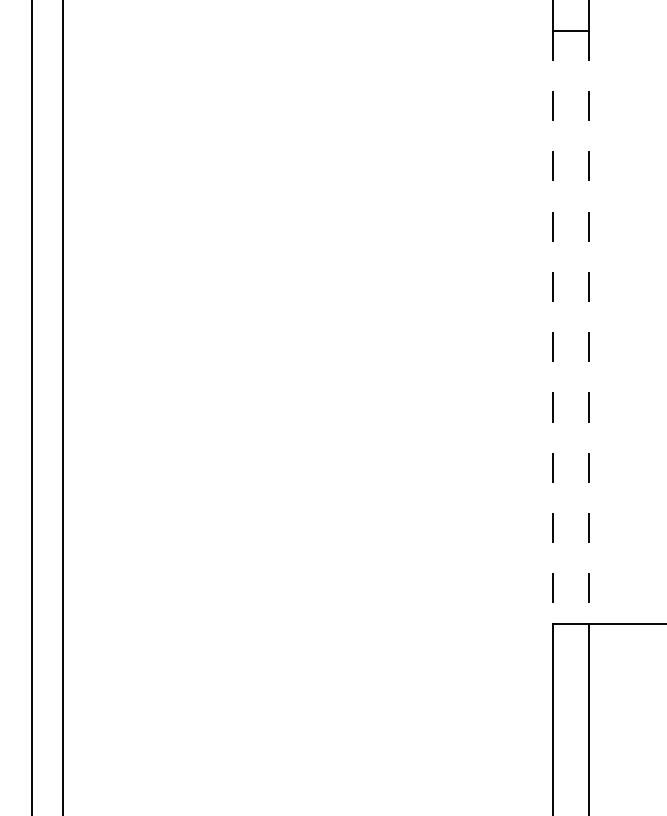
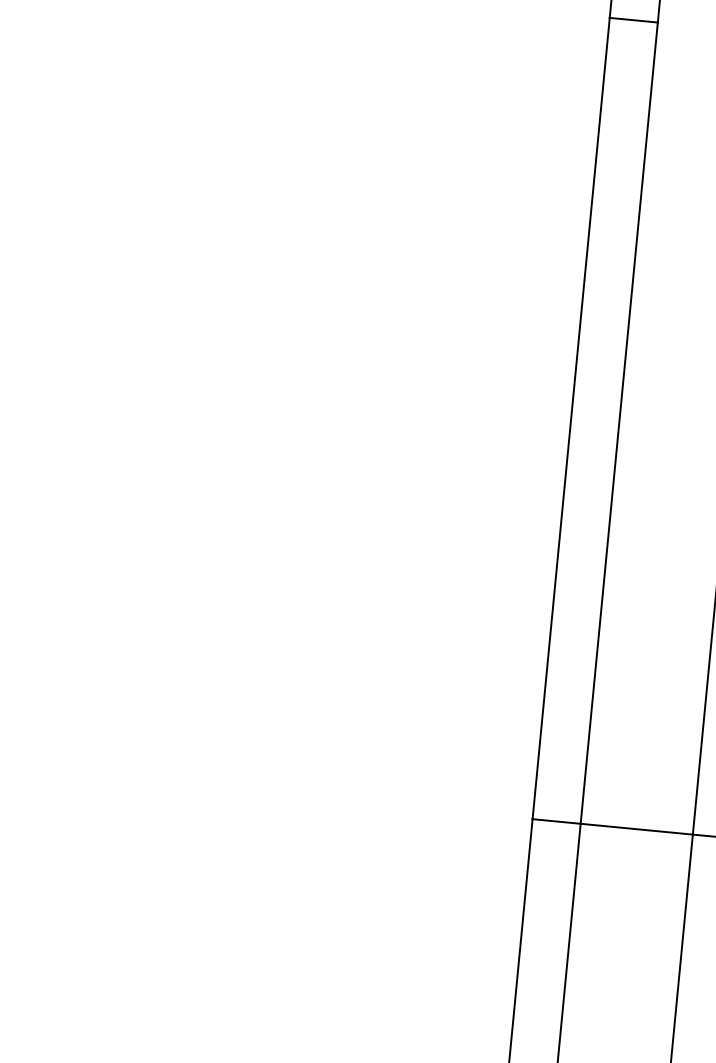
line: (553, 327) -> (571, 418), dashed -> solid
line: (588, 327) -> (618, 423), dashed -> solid

